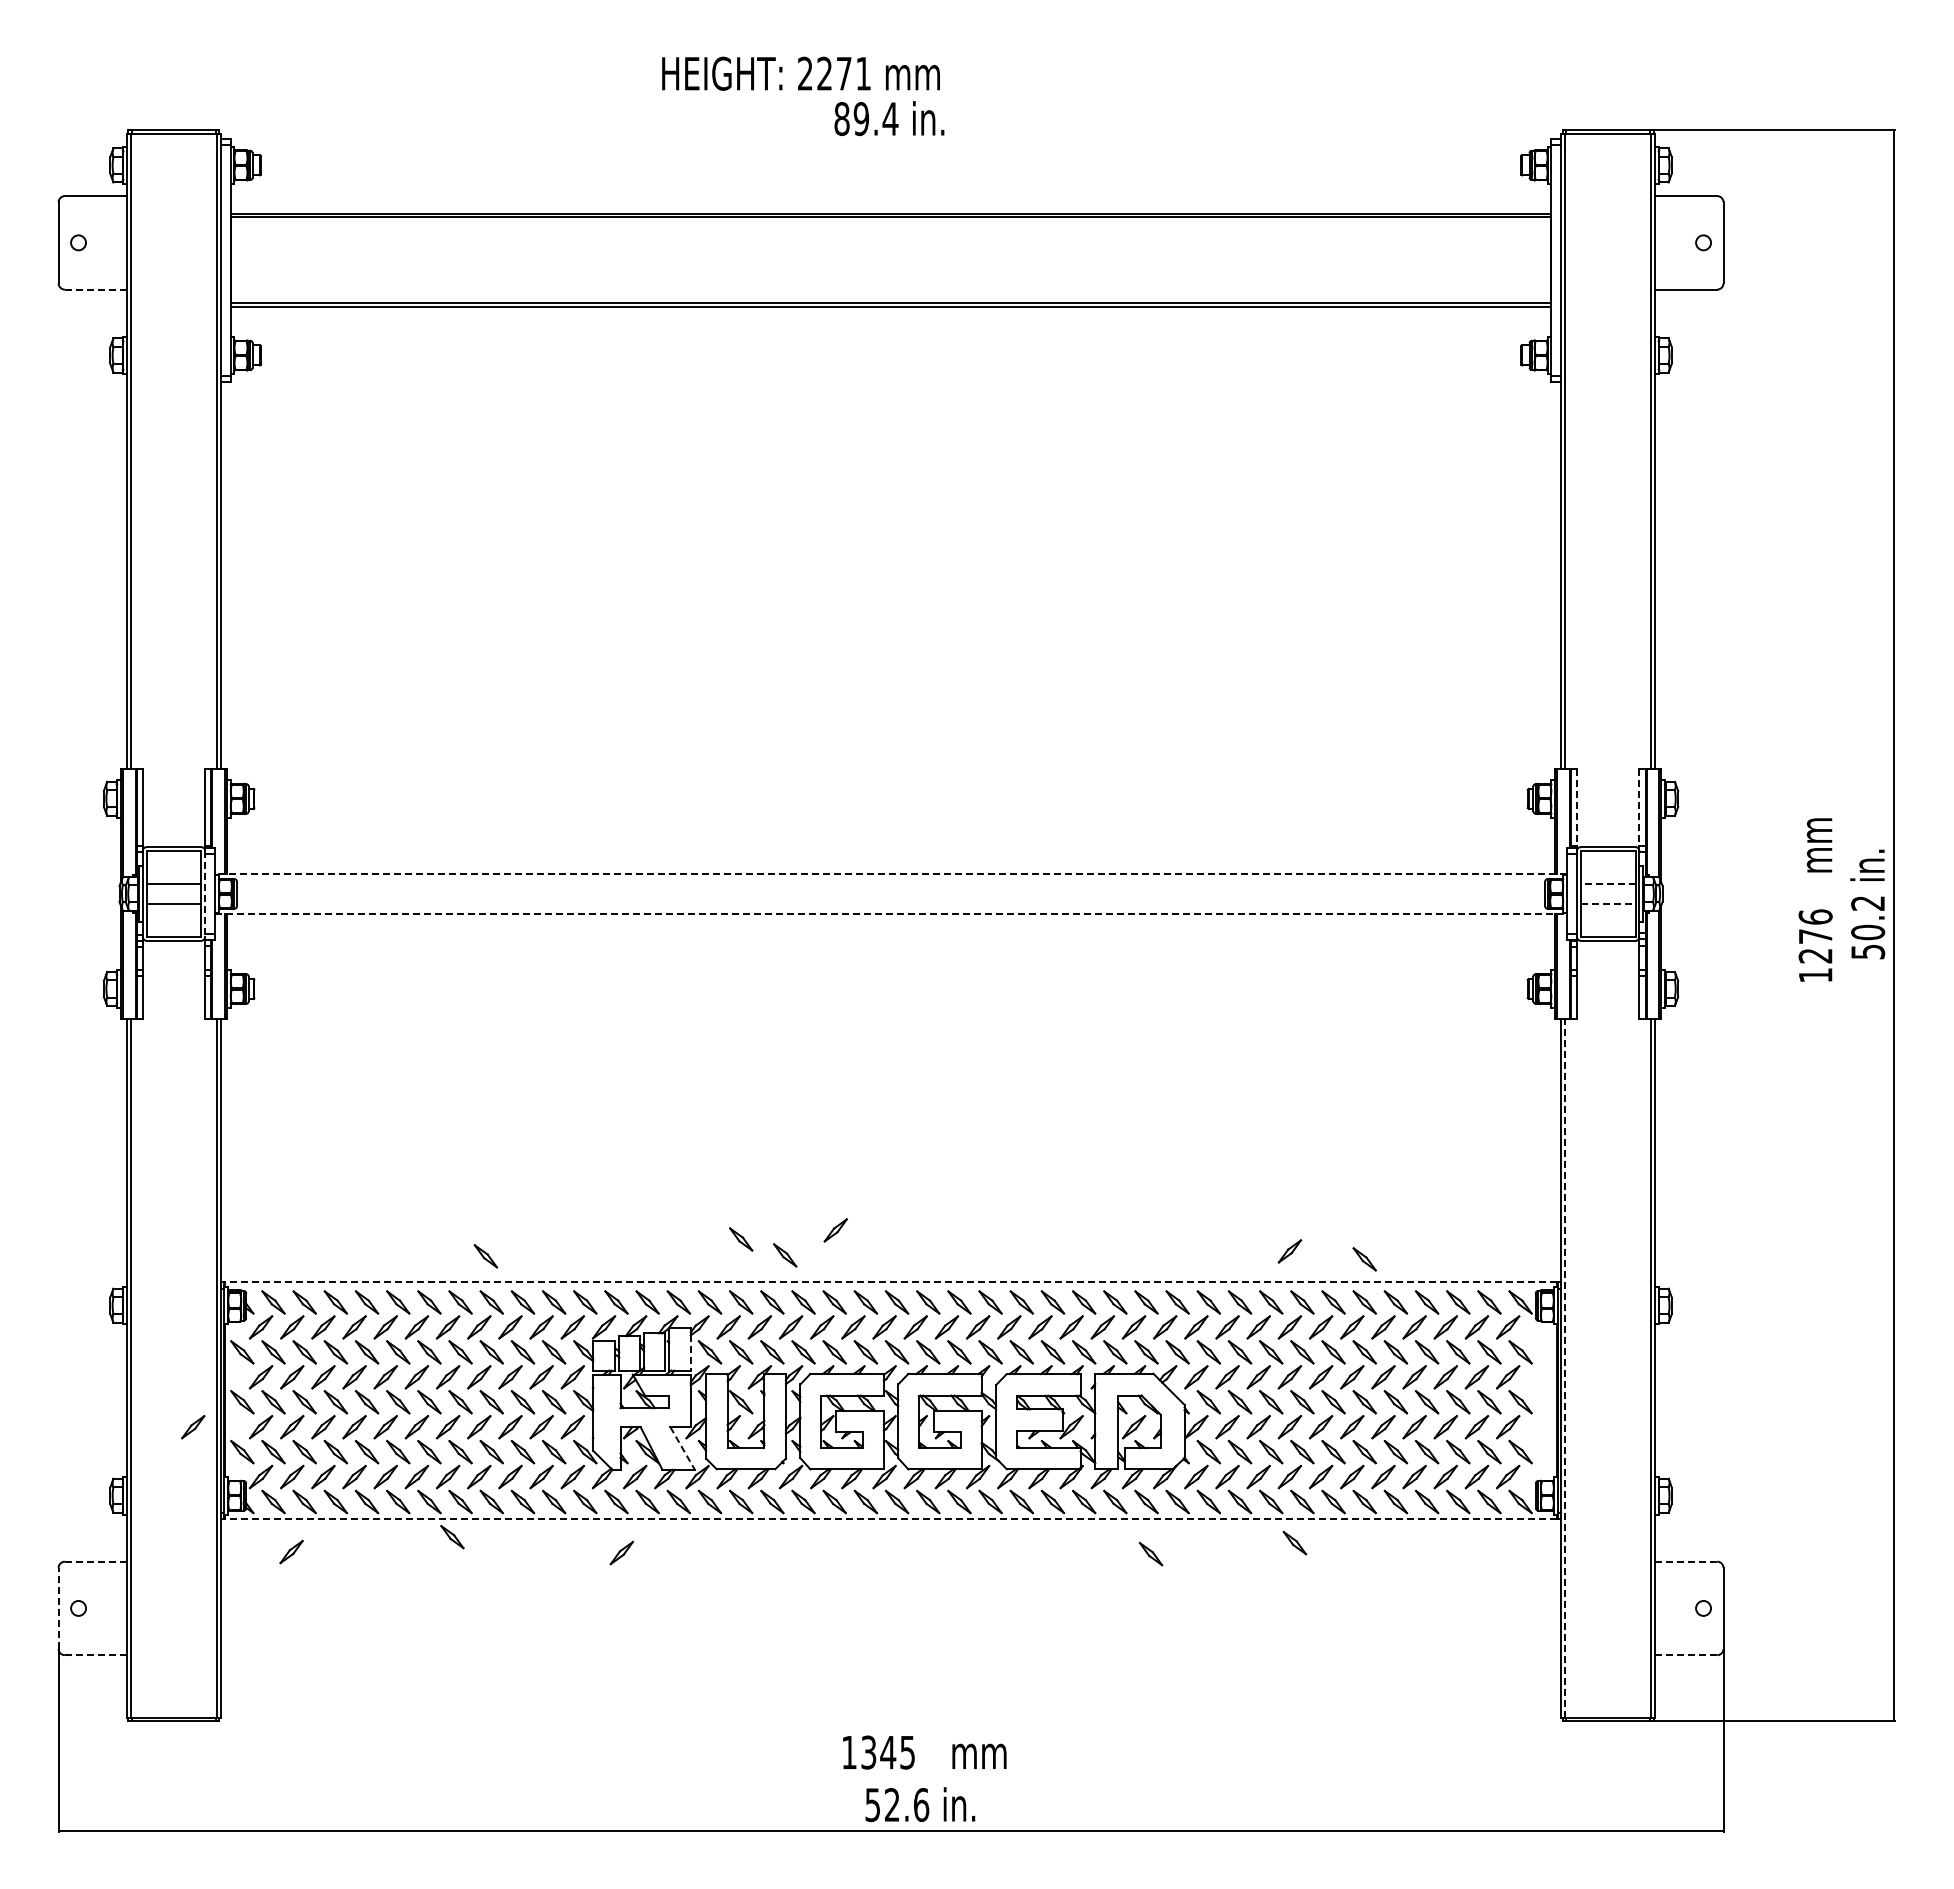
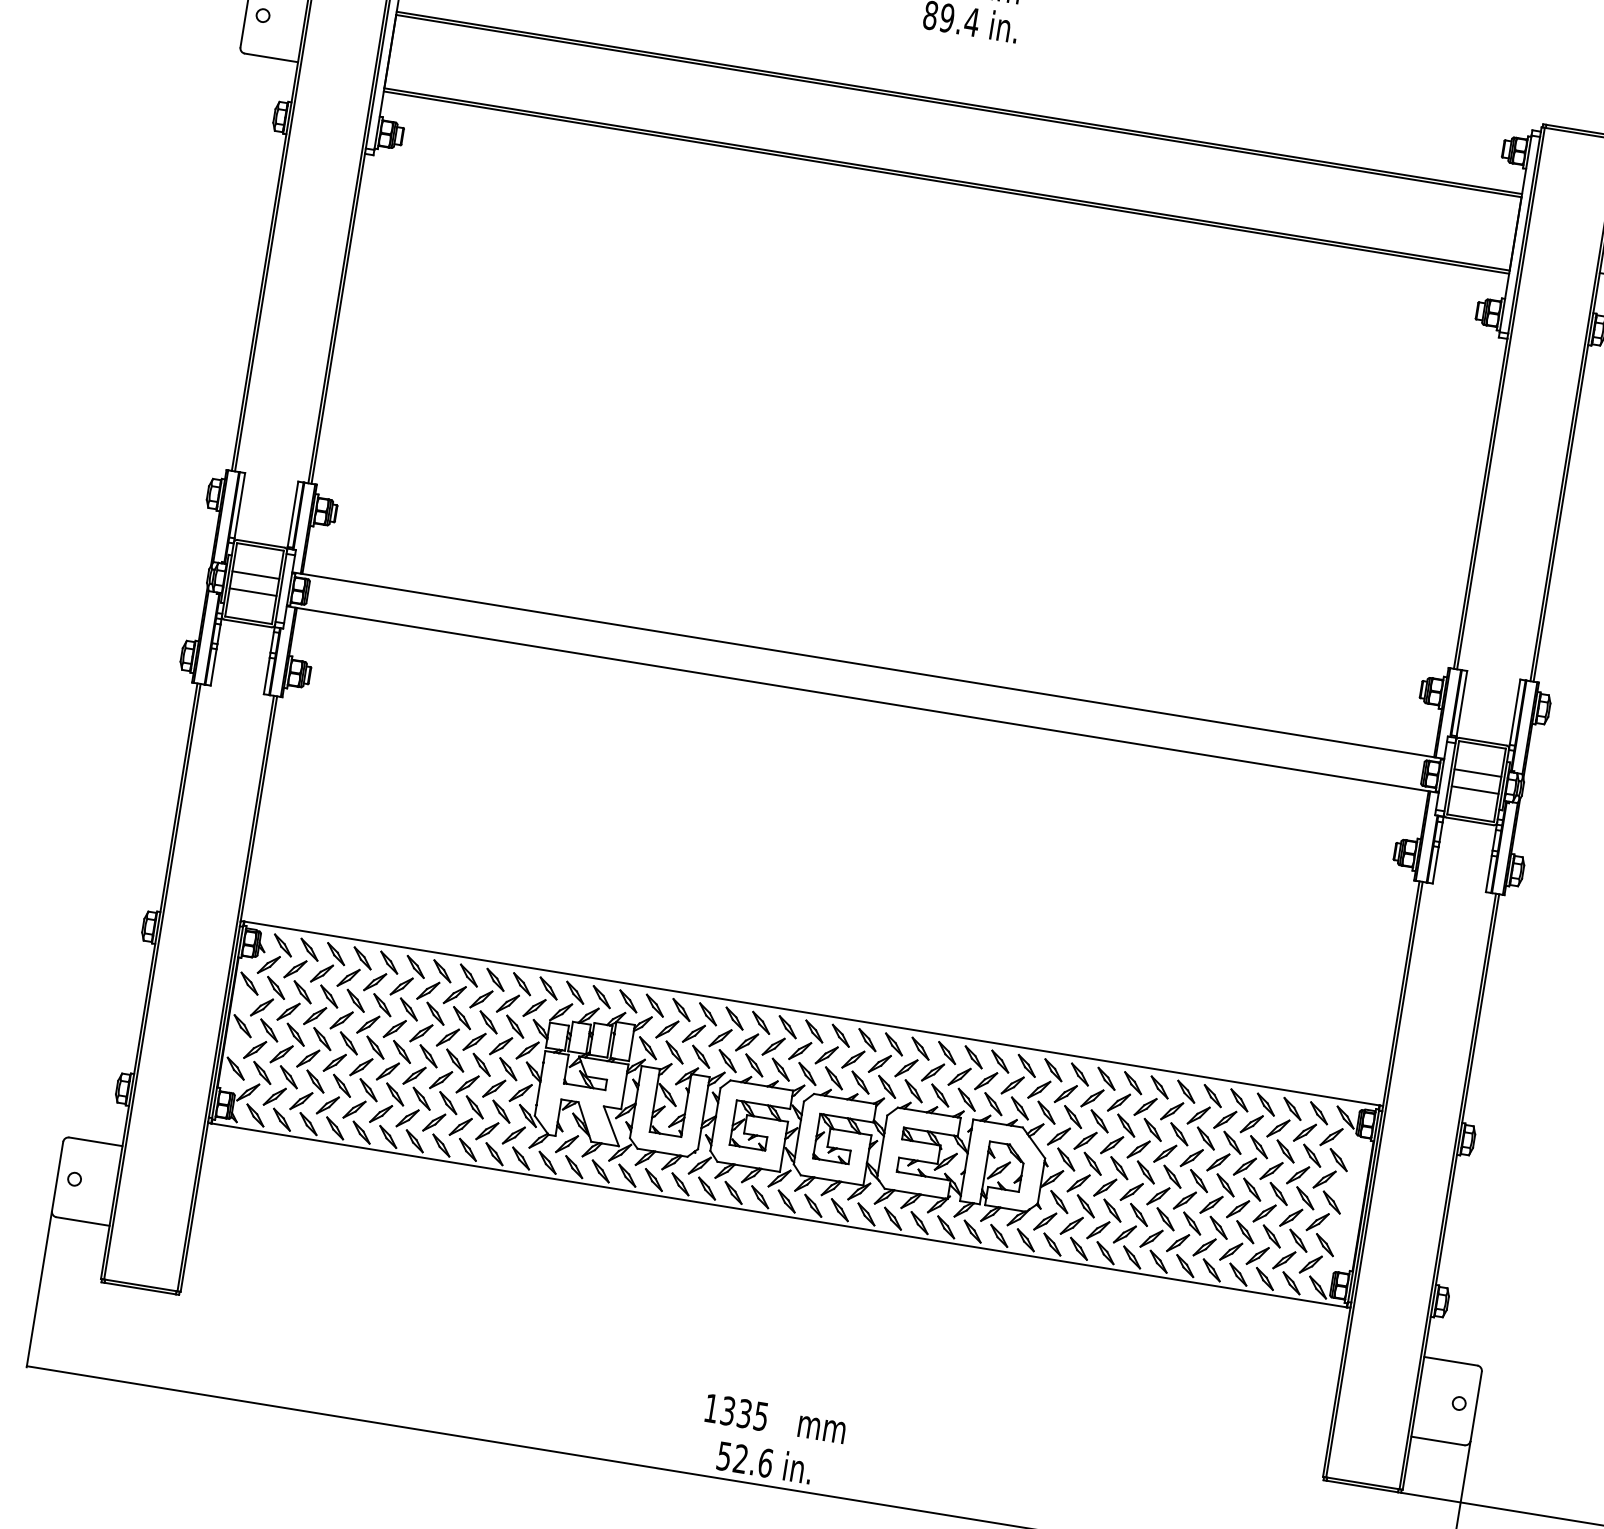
line: (96, 289) -> (271, 57), dashed -> solid
line: (1576, 808) -> (1461, 704), dashed -> solid
line: (1639, 808) -> (1515, 713), dashed -> solid
line: (891, 874) -> (868, 666), dashed -> solid
line: (1607, 884) -> (1477, 773), dashed -> solid
line: (205, 894) -> (281, 588), dashed -> solid
line: (1608, 903) -> (1475, 789), dashed -> solid
line: (891, 913) -> (863, 699), dashed -> solid
part: (835, 1230) -> (771, 961), removed
part: (741, 1239) -> (690, 956), removed
part: (1289, 1251) -> (1155, 1042), removed
part: (785, 1255) -> (725, 976), removed
part: (485, 1256) -> (469, 935), removed
part: (1364, 1259) -> (1218, 1059), removed
line: (891, 1282) -> (812, 1013), dashed -> solid
line: (690, 1353) -> (631, 1046), dashed -> solid
line: (1565, 1367) -> (1374, 1179), dashed -> solid
part: (193, 1427) -> (197, 1040), removed
line: (682, 1448) -> (611, 1126), dashed -> solid
line: (891, 1519) -> (779, 1215), dashed -> solid
part: (452, 1537) -> (403, 1170), removed
part: (1294, 1543) -> (1119, 1291), removed
part: (291, 1551) -> (263, 1160), removed
part: (621, 1552) -> (544, 1206), removed
part: (1150, 1554) -> (995, 1281), removed
line: (96, 1561) -> (96, 1141), dashed -> solid
line: (1686, 1561) -> (1451, 1361), dashed -> solid
line: (58, 1608) -> (57, 1176), dashed -> solid
line: (95, 1655) -> (82, 1221), dashed -> solid
line: (1685, 1655) -> (1437, 1441), dashed -> solid
text: (888, 1752) -> (744, 1413), 1345 -> 1335

